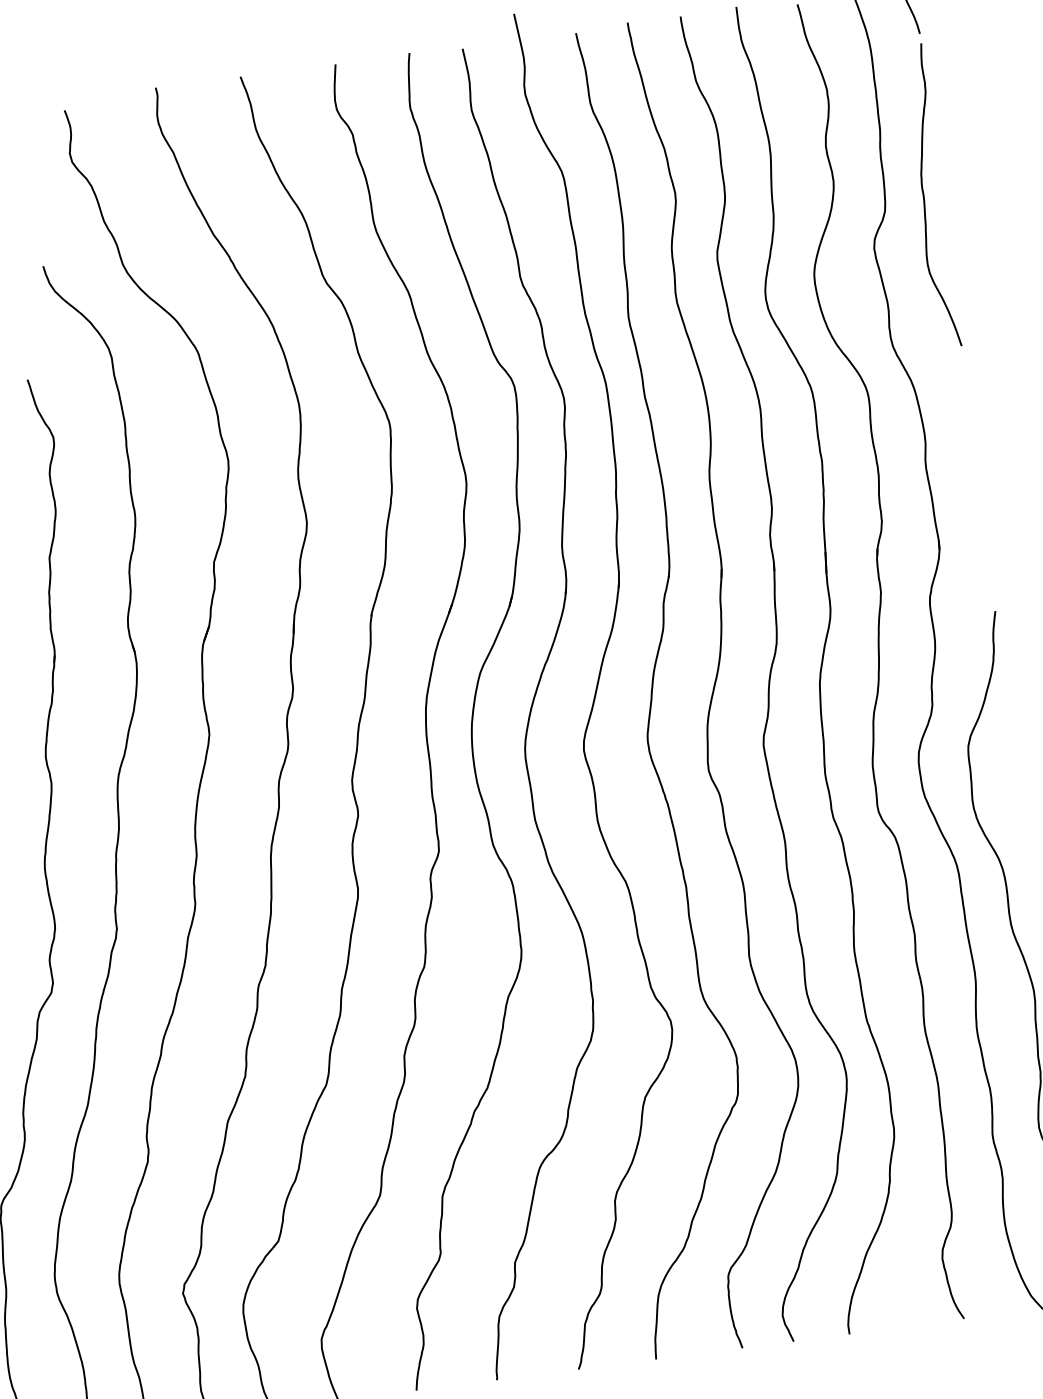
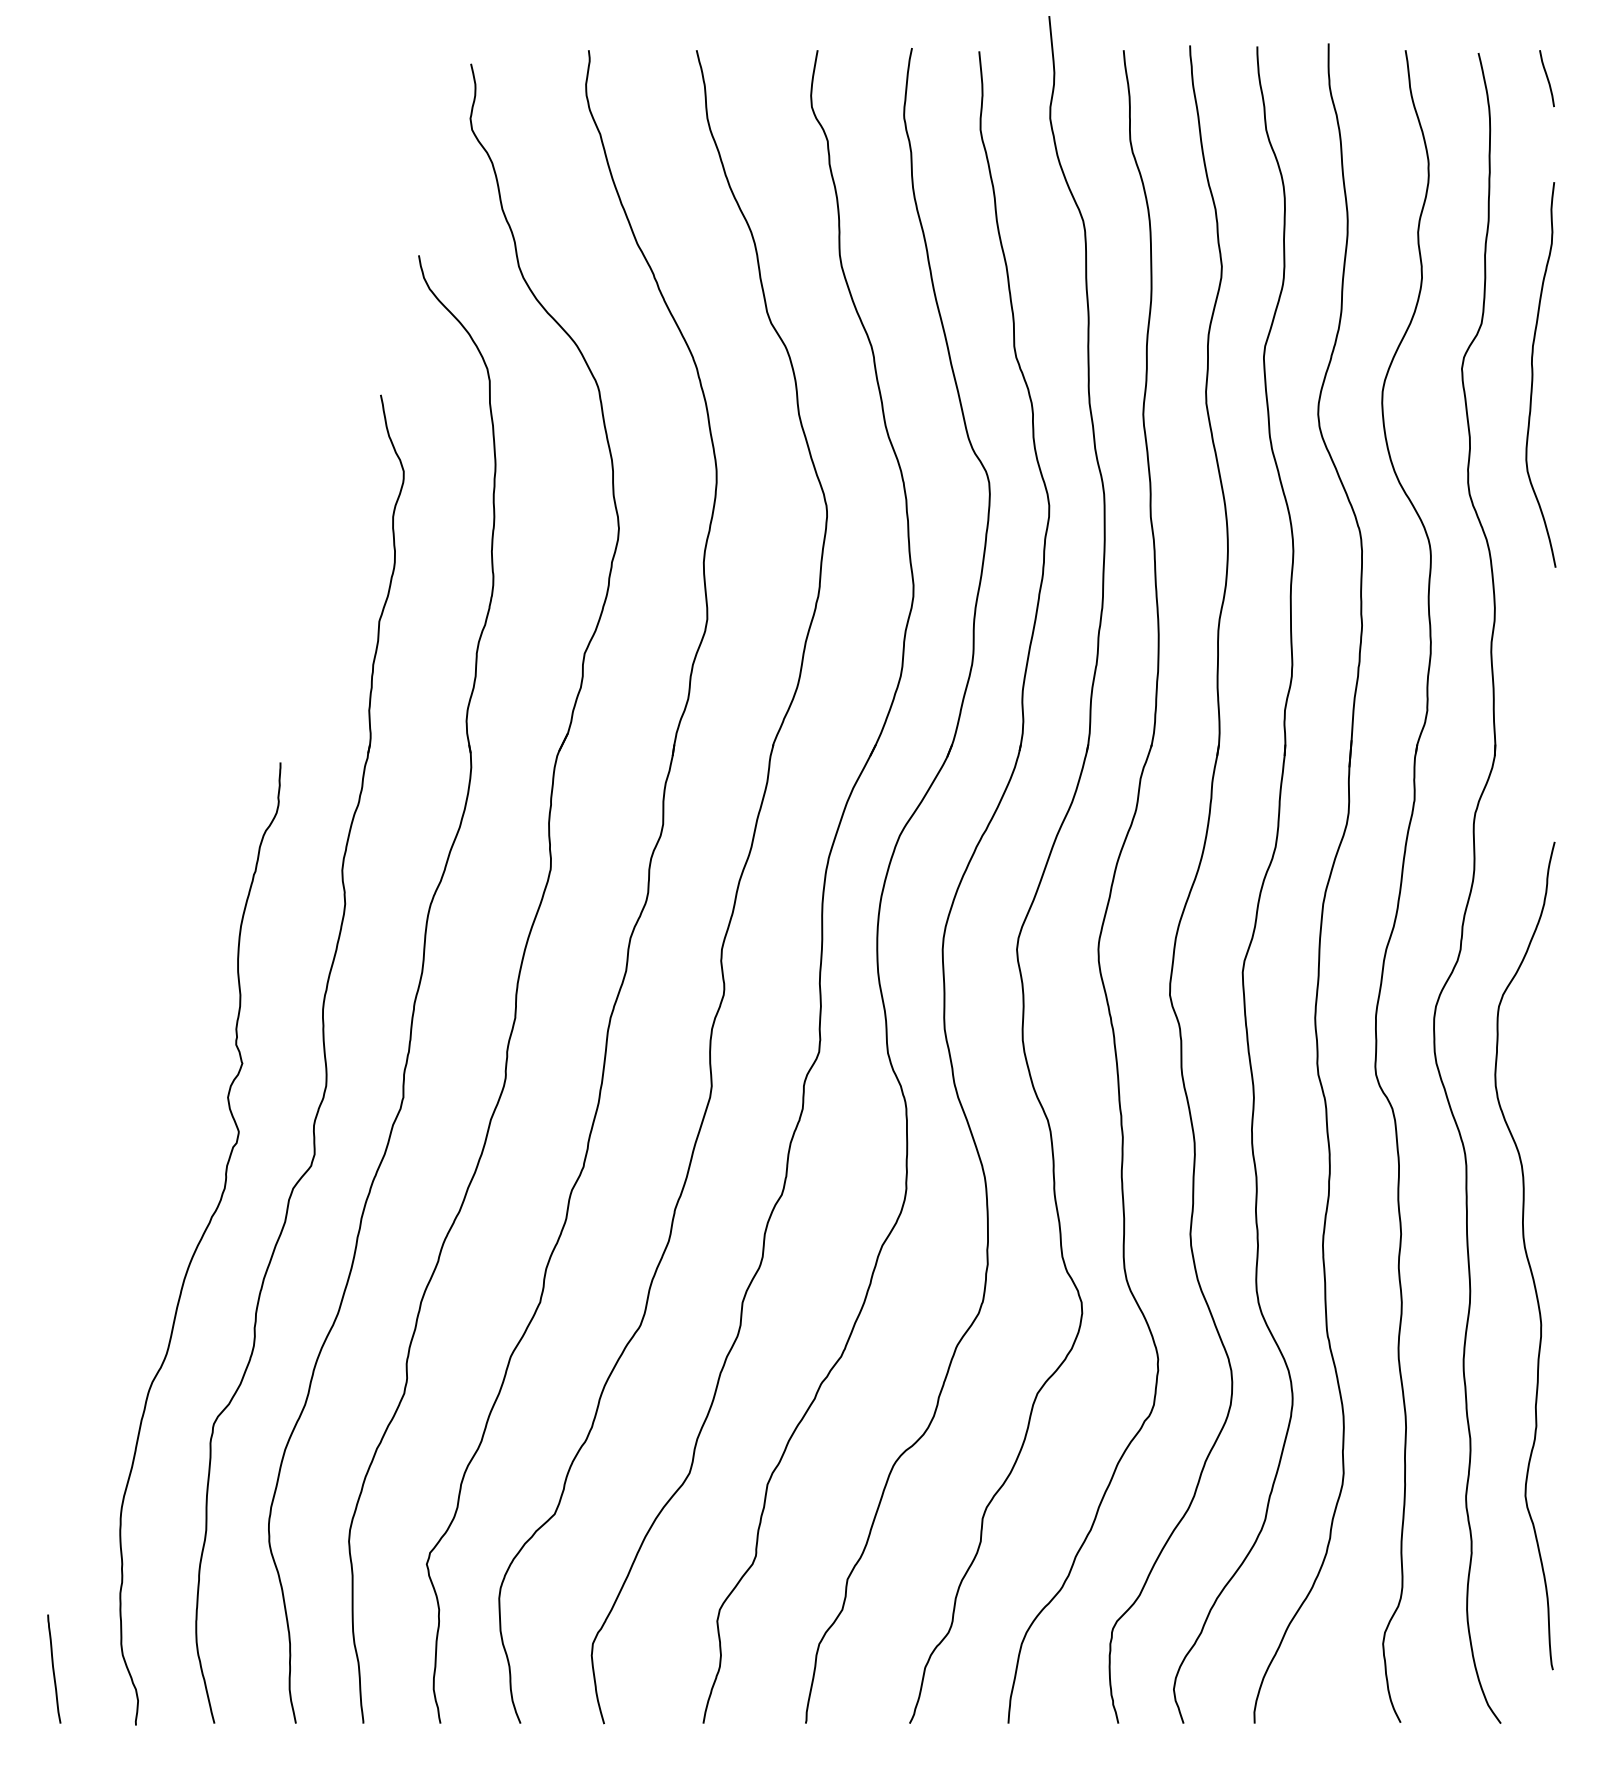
curve: (924, 196) -> (1533, 374), moved

